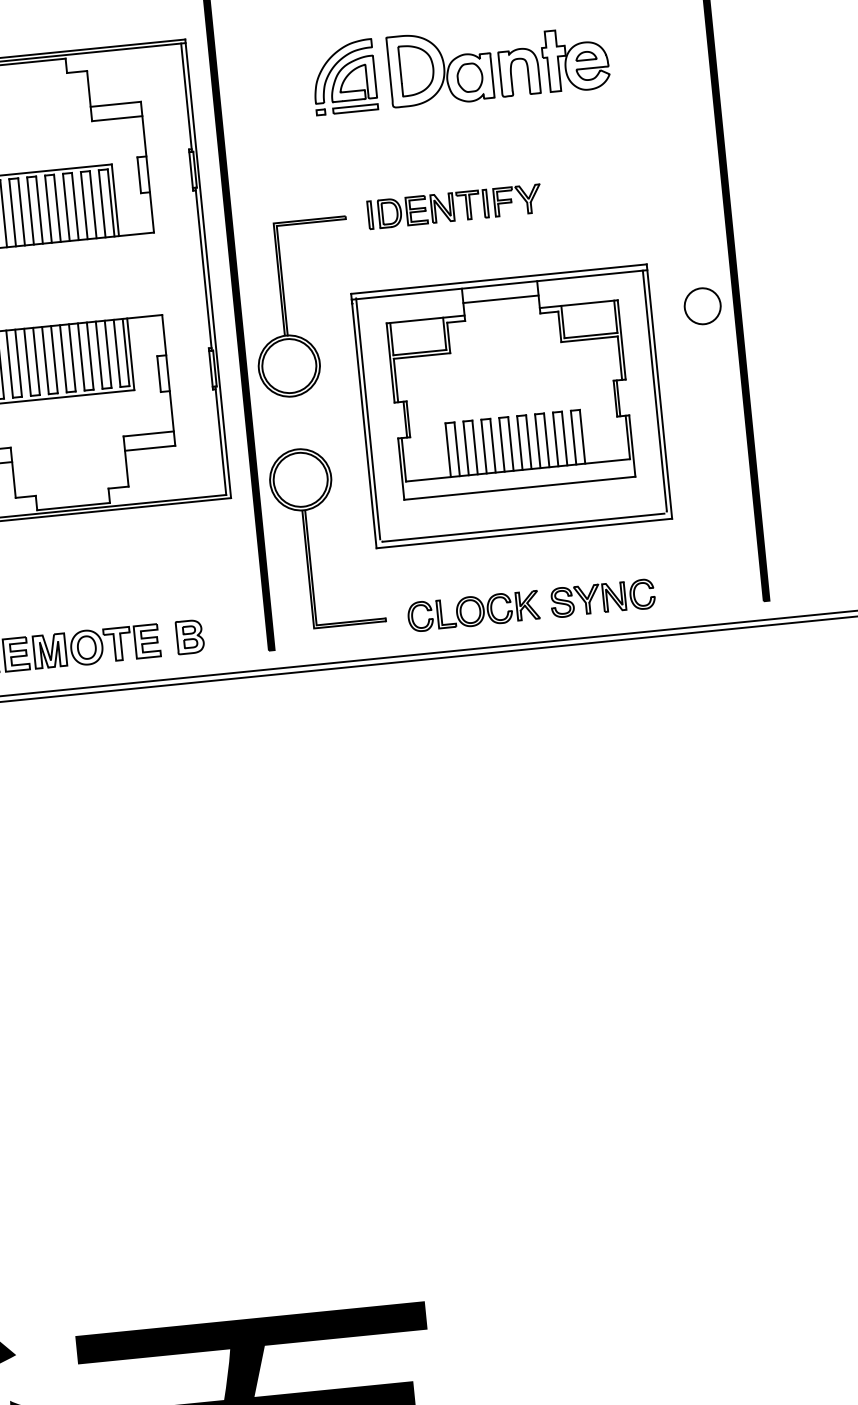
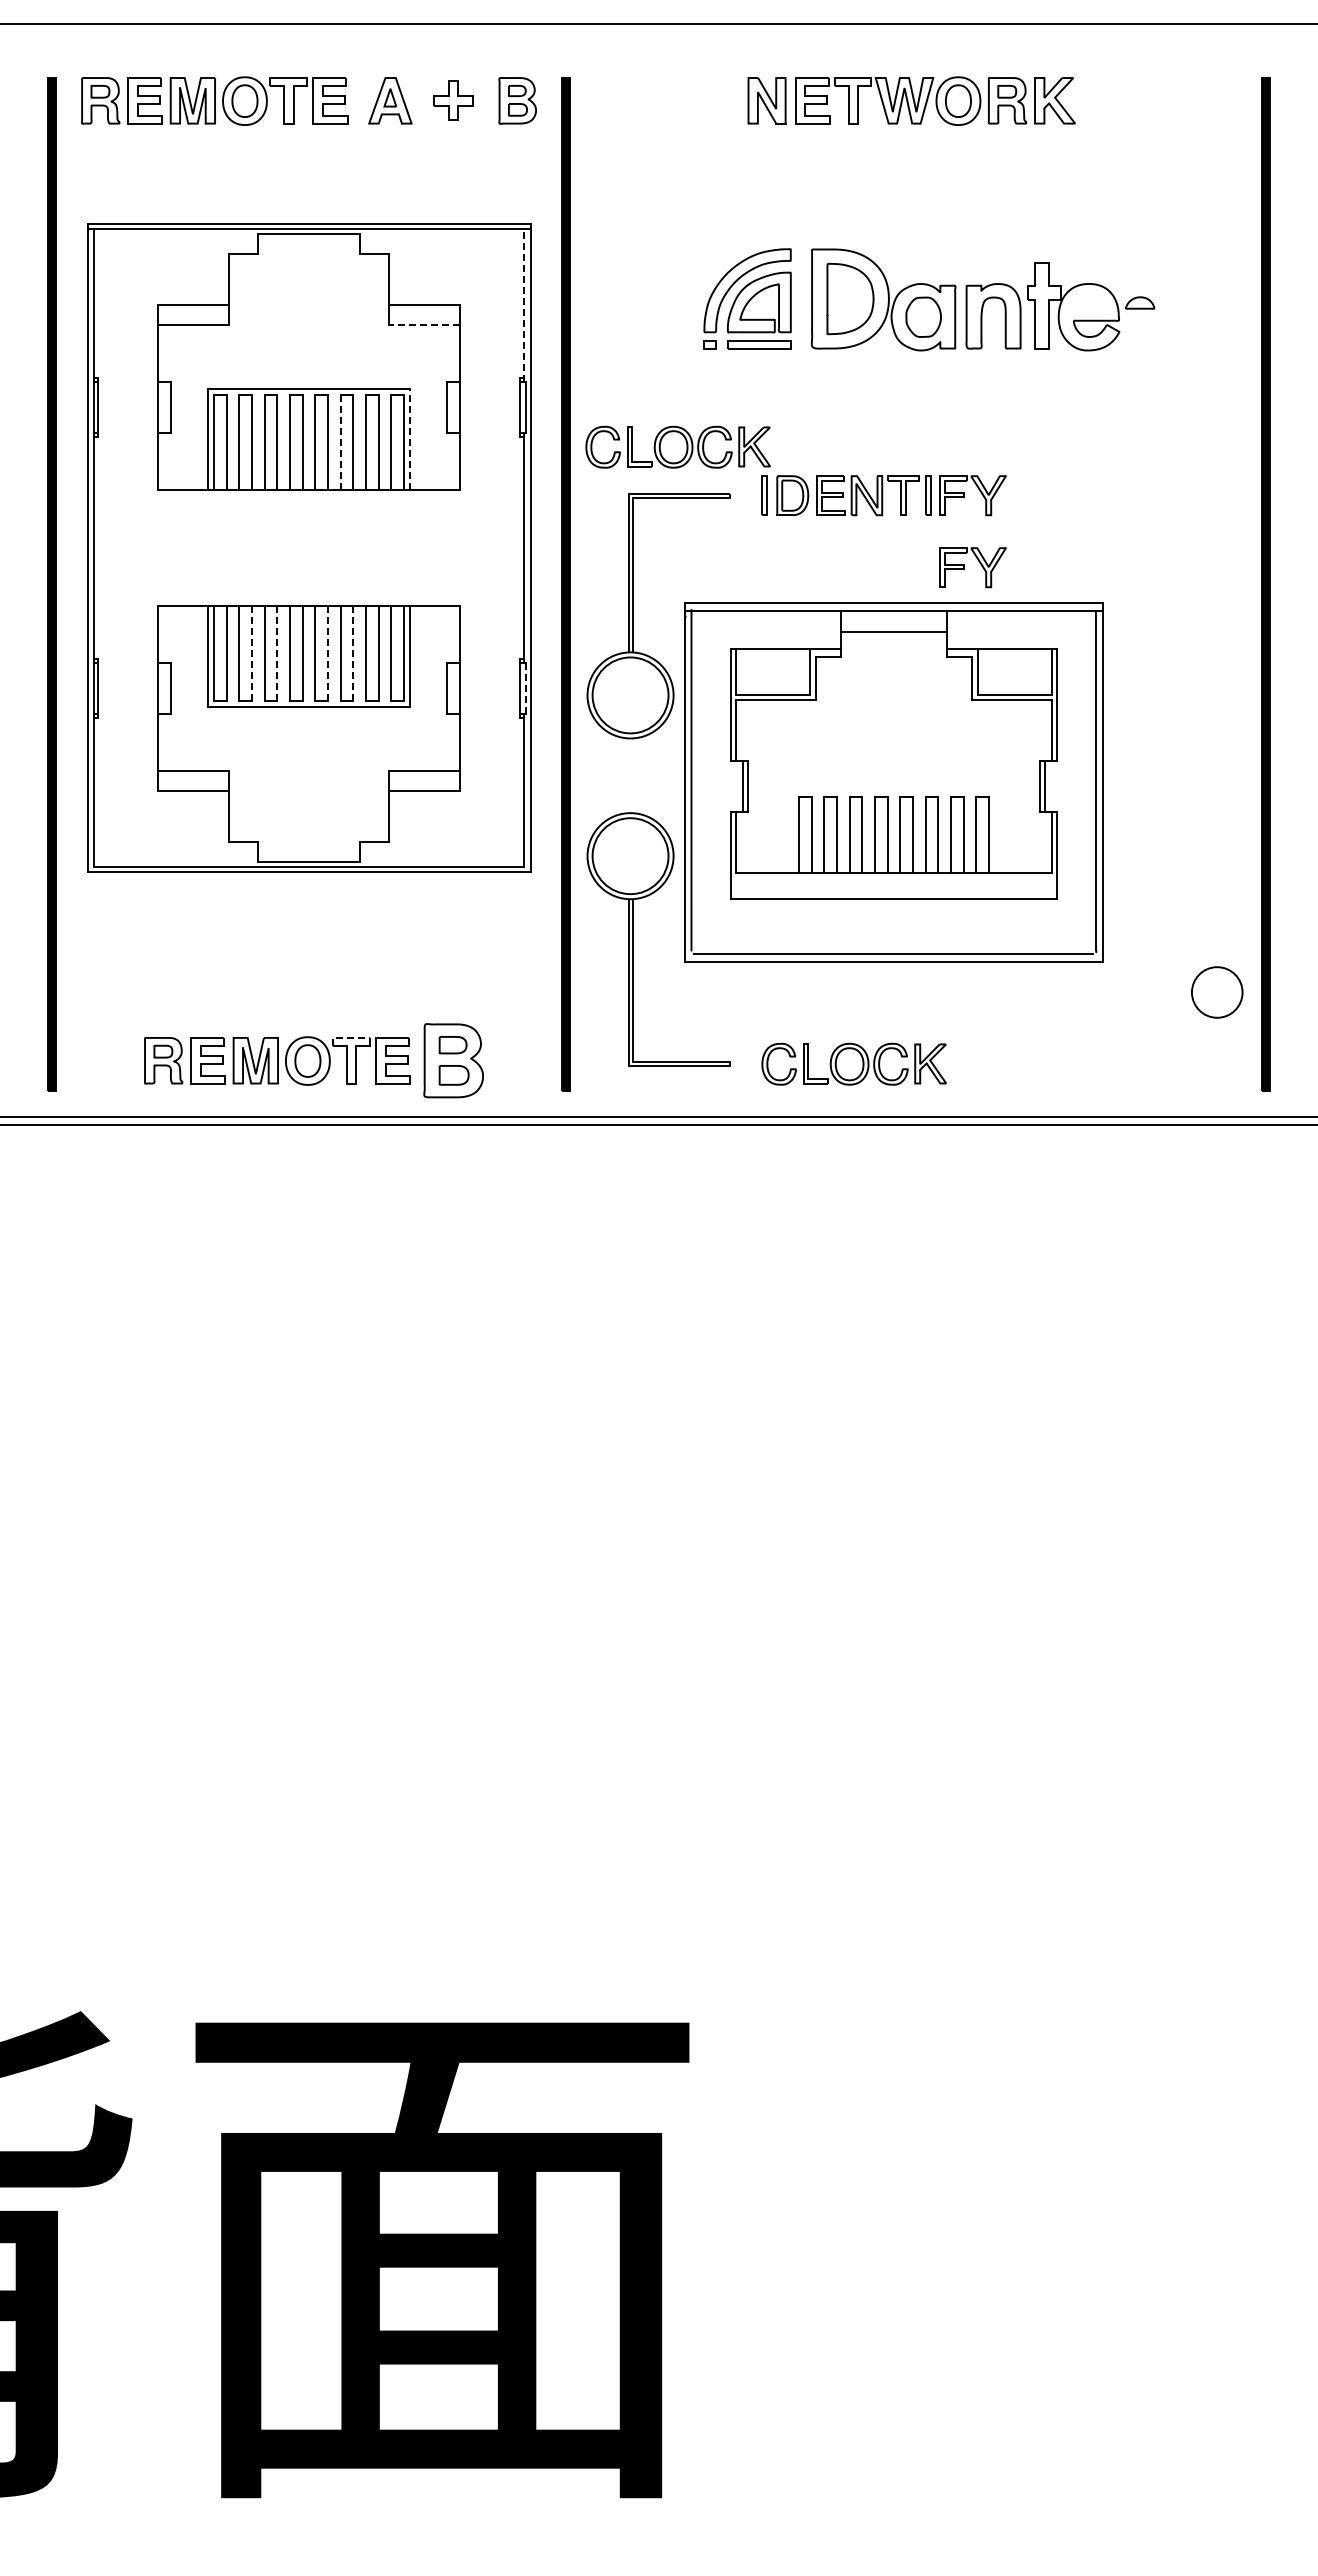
part: (586, 55) -> (1140, 302), moved
line: (186, 97) -> (524, 305), solid -> dashed
line: (117, 118) -> (424, 325), solid -> dashed
part: (304, 186) -> (677, 446), added
line: (115, 200) -> (410, 439), solid -> dashed
line: (66, 206) -> (340, 441), solid -> dashed
part: (516, 251) -> (964, 567), added
circle: (702, 306) -> (1217, 992), moved
line: (90, 356) -> (353, 654), solid -> dashed
line: (72, 358) -> (328, 654), solid -> dashed
line: (36, 362) -> (277, 654), solid -> dashed
line: (18, 363) -> (252, 654), solid -> dashed
line: (215, 367) -> (526, 687), solid -> dashed
part: (511, 406) -> (893, 782), moved
part: (602, 597) -> (1036, 1063), removed
line: (116, 627) -> (352, 1037), solid -> dashed
part: (189, 636) -> (453, 1060), size x1.6

